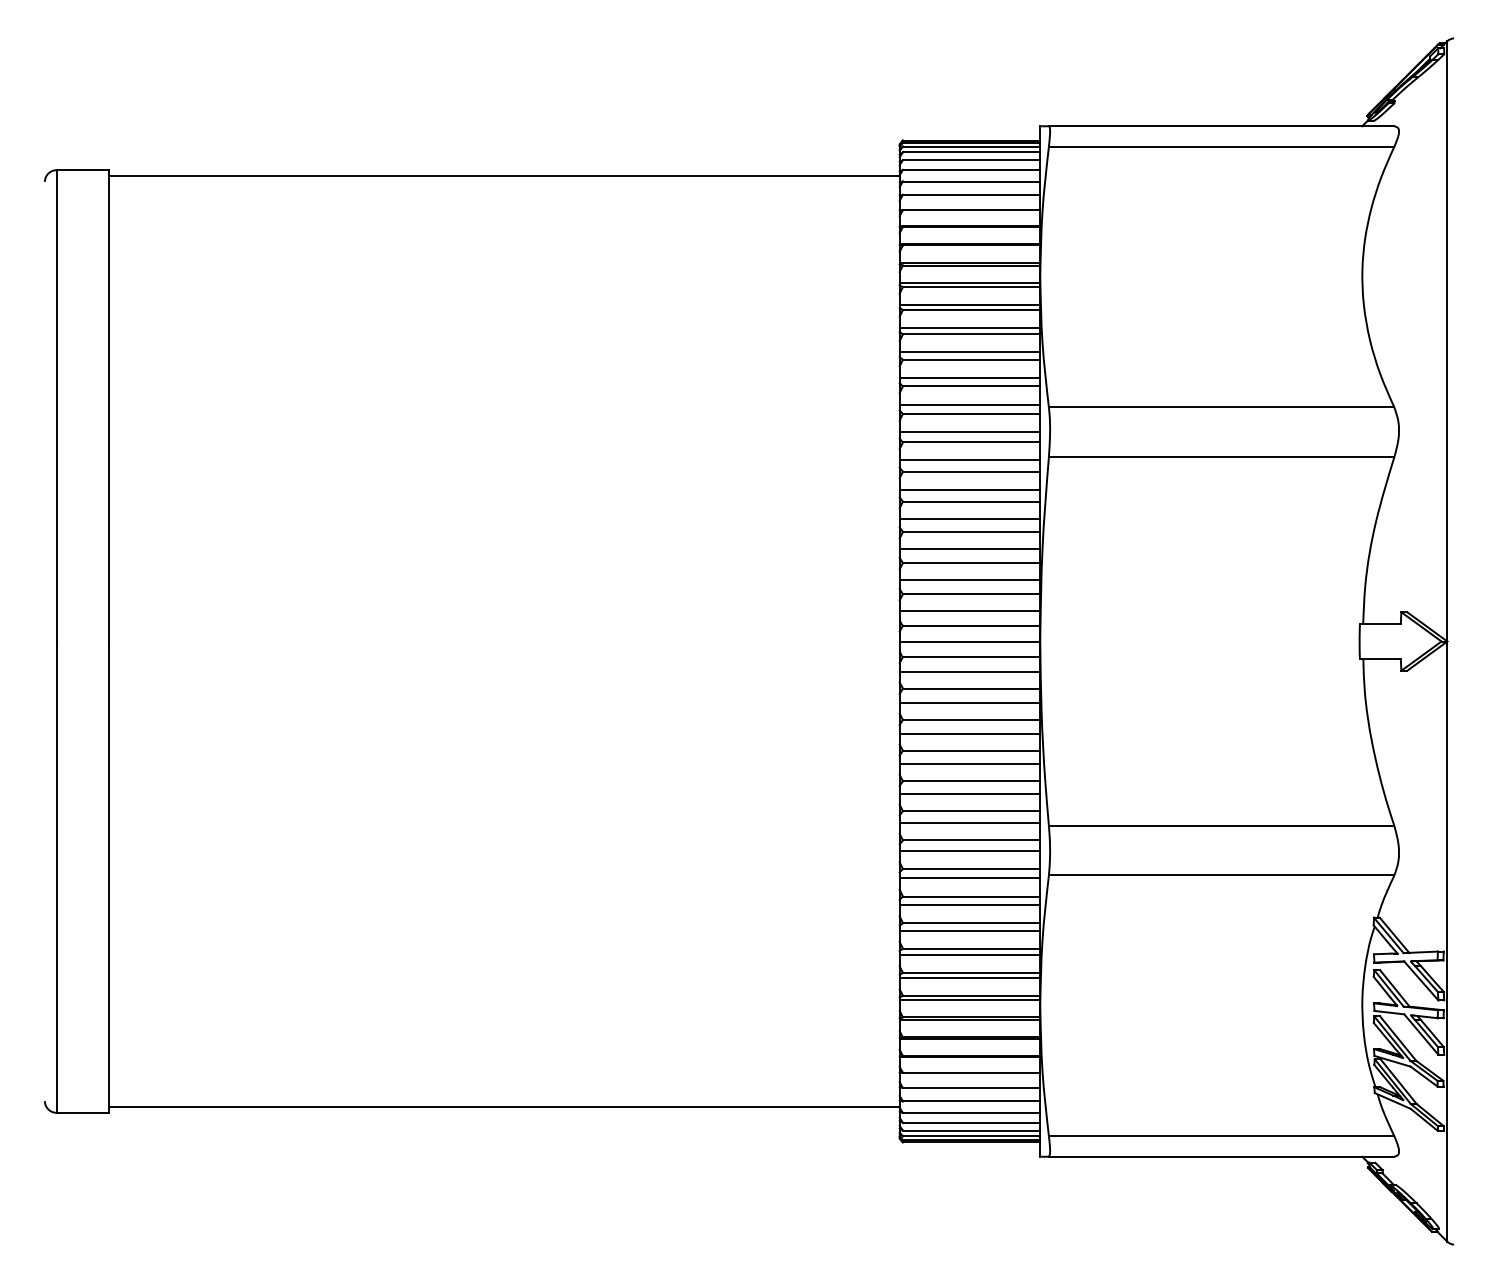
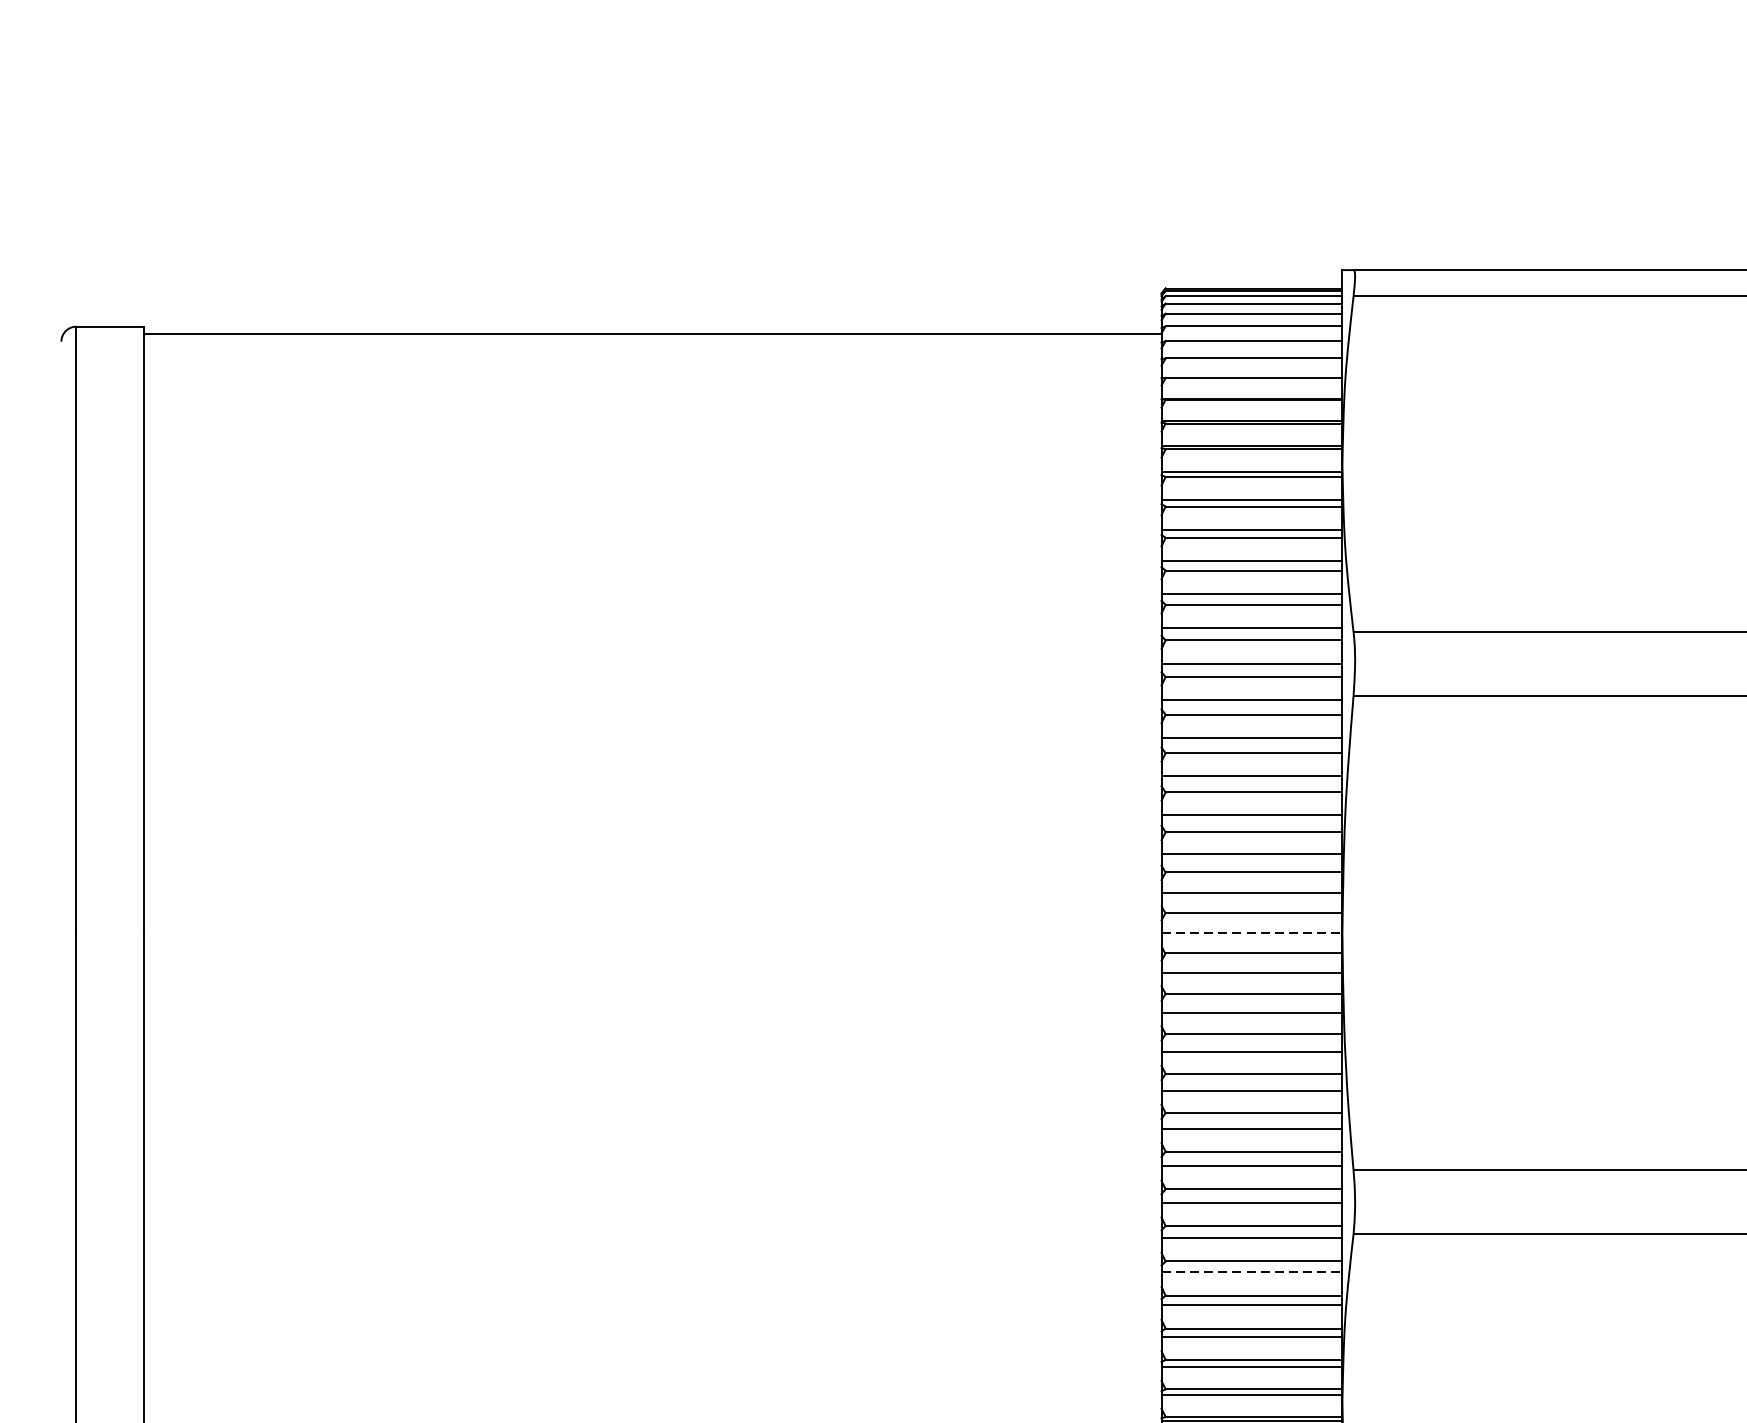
line: (970, 641) -> (1252, 933), solid -> dashed
line: (970, 904) -> (1252, 1271), solid -> dashed

